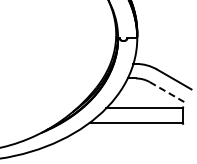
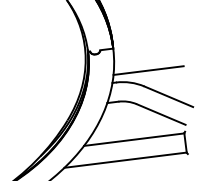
line: (161, 58) -> (148, 71), added
line: (167, 92) -> (161, 115), dashed -> solid

